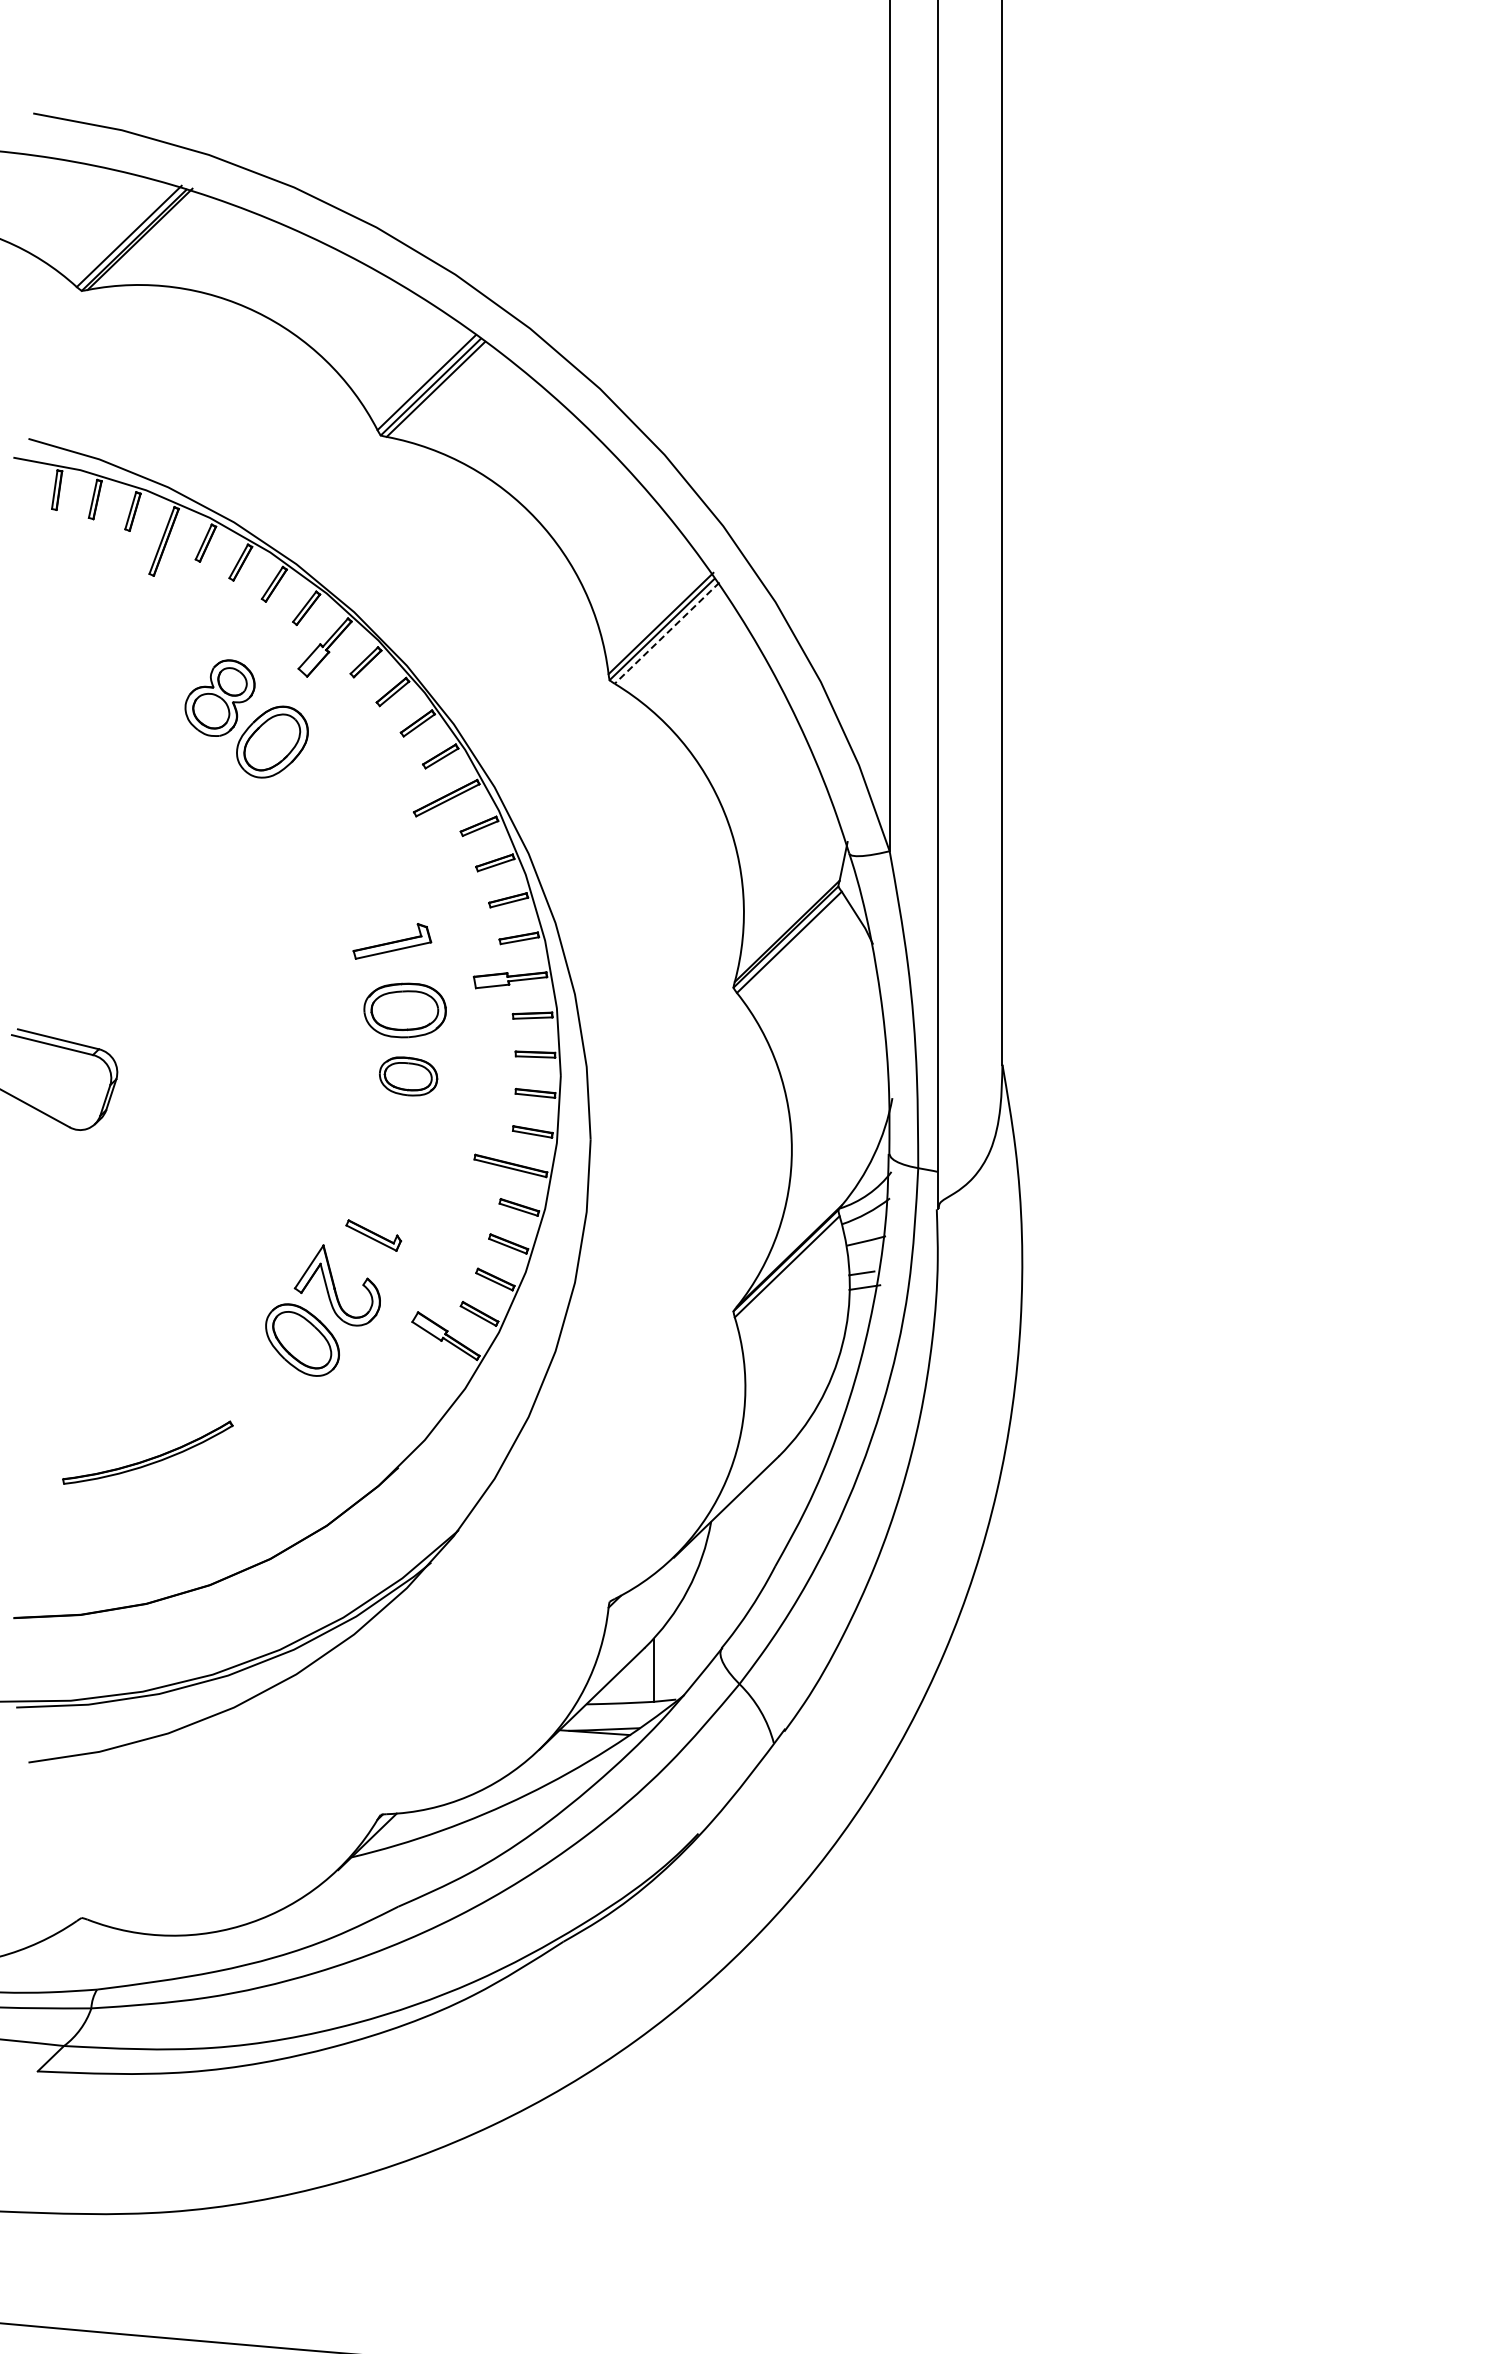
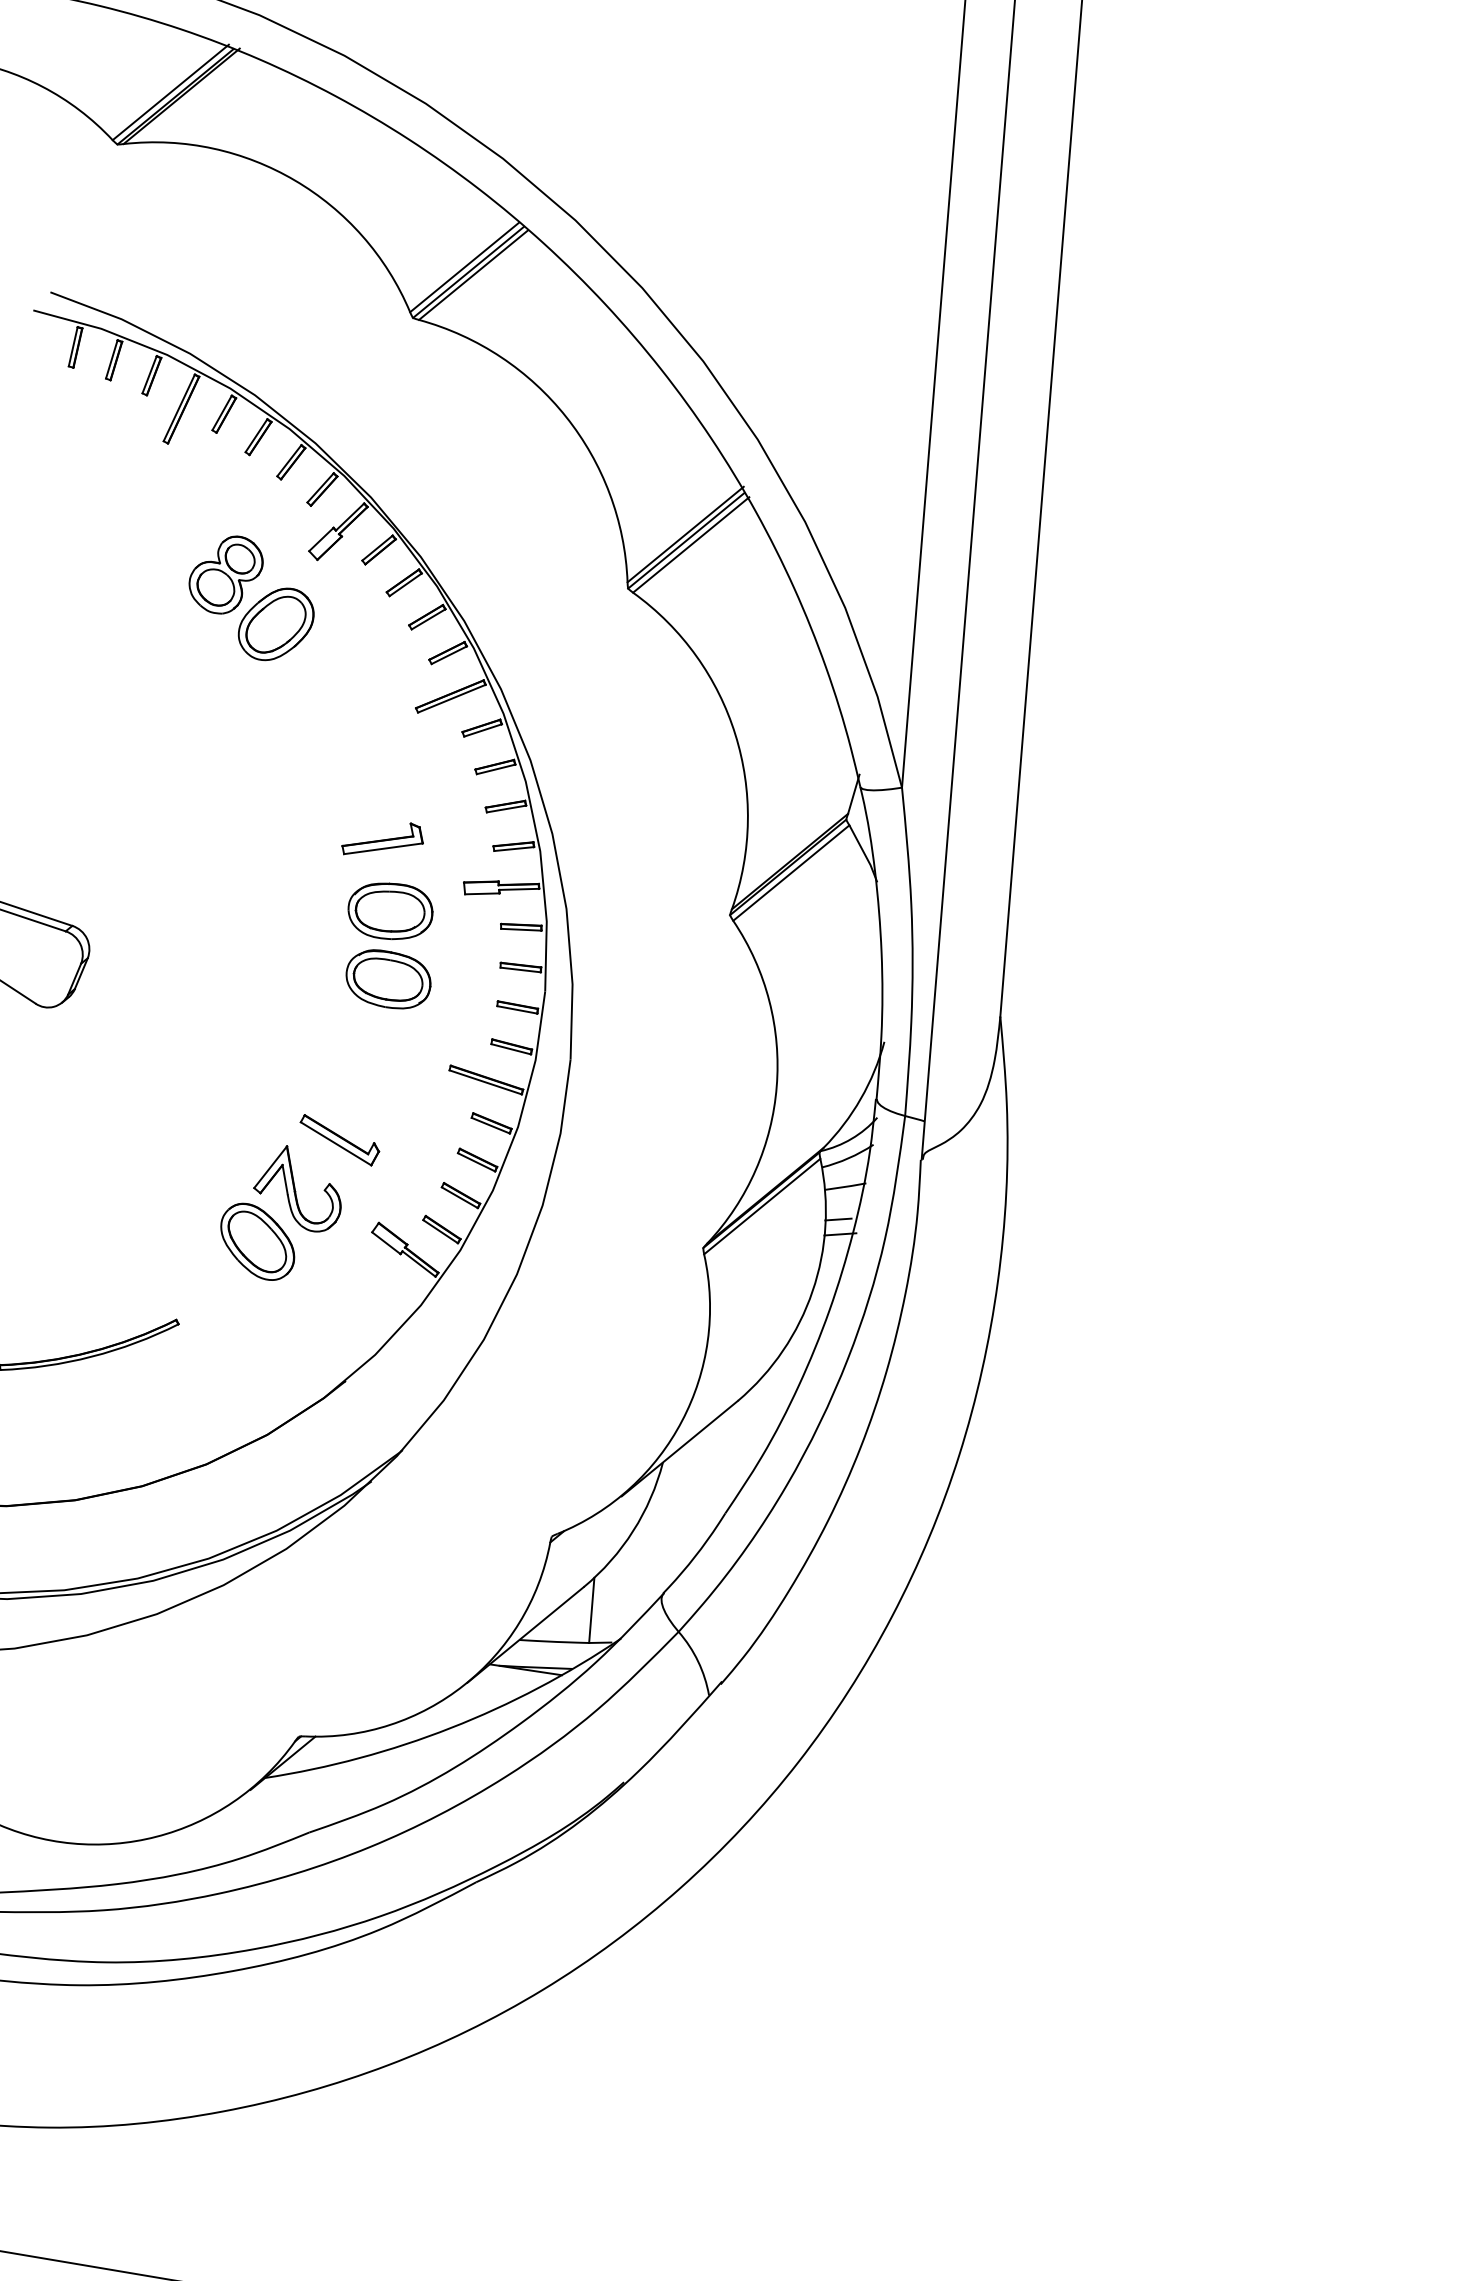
line: (667, 633) -> (691, 545), dashed -> solid
part: (408, 1076) -> (388, 979), size x1.43
part: (373, 1235) -> (339, 1140), size x1.43

